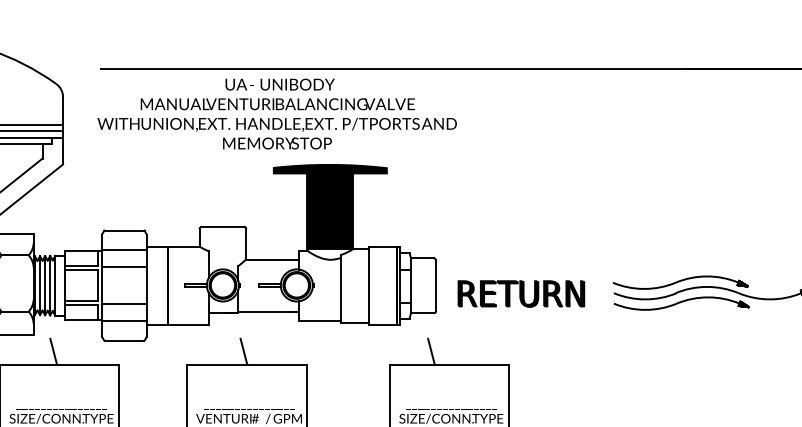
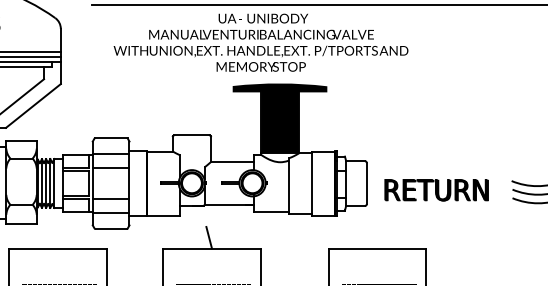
text: (276, 113) -> (260, 42), moved
line: (53, 351) -> (52, 237), removed
line: (431, 351) -> (362, 237), removed

